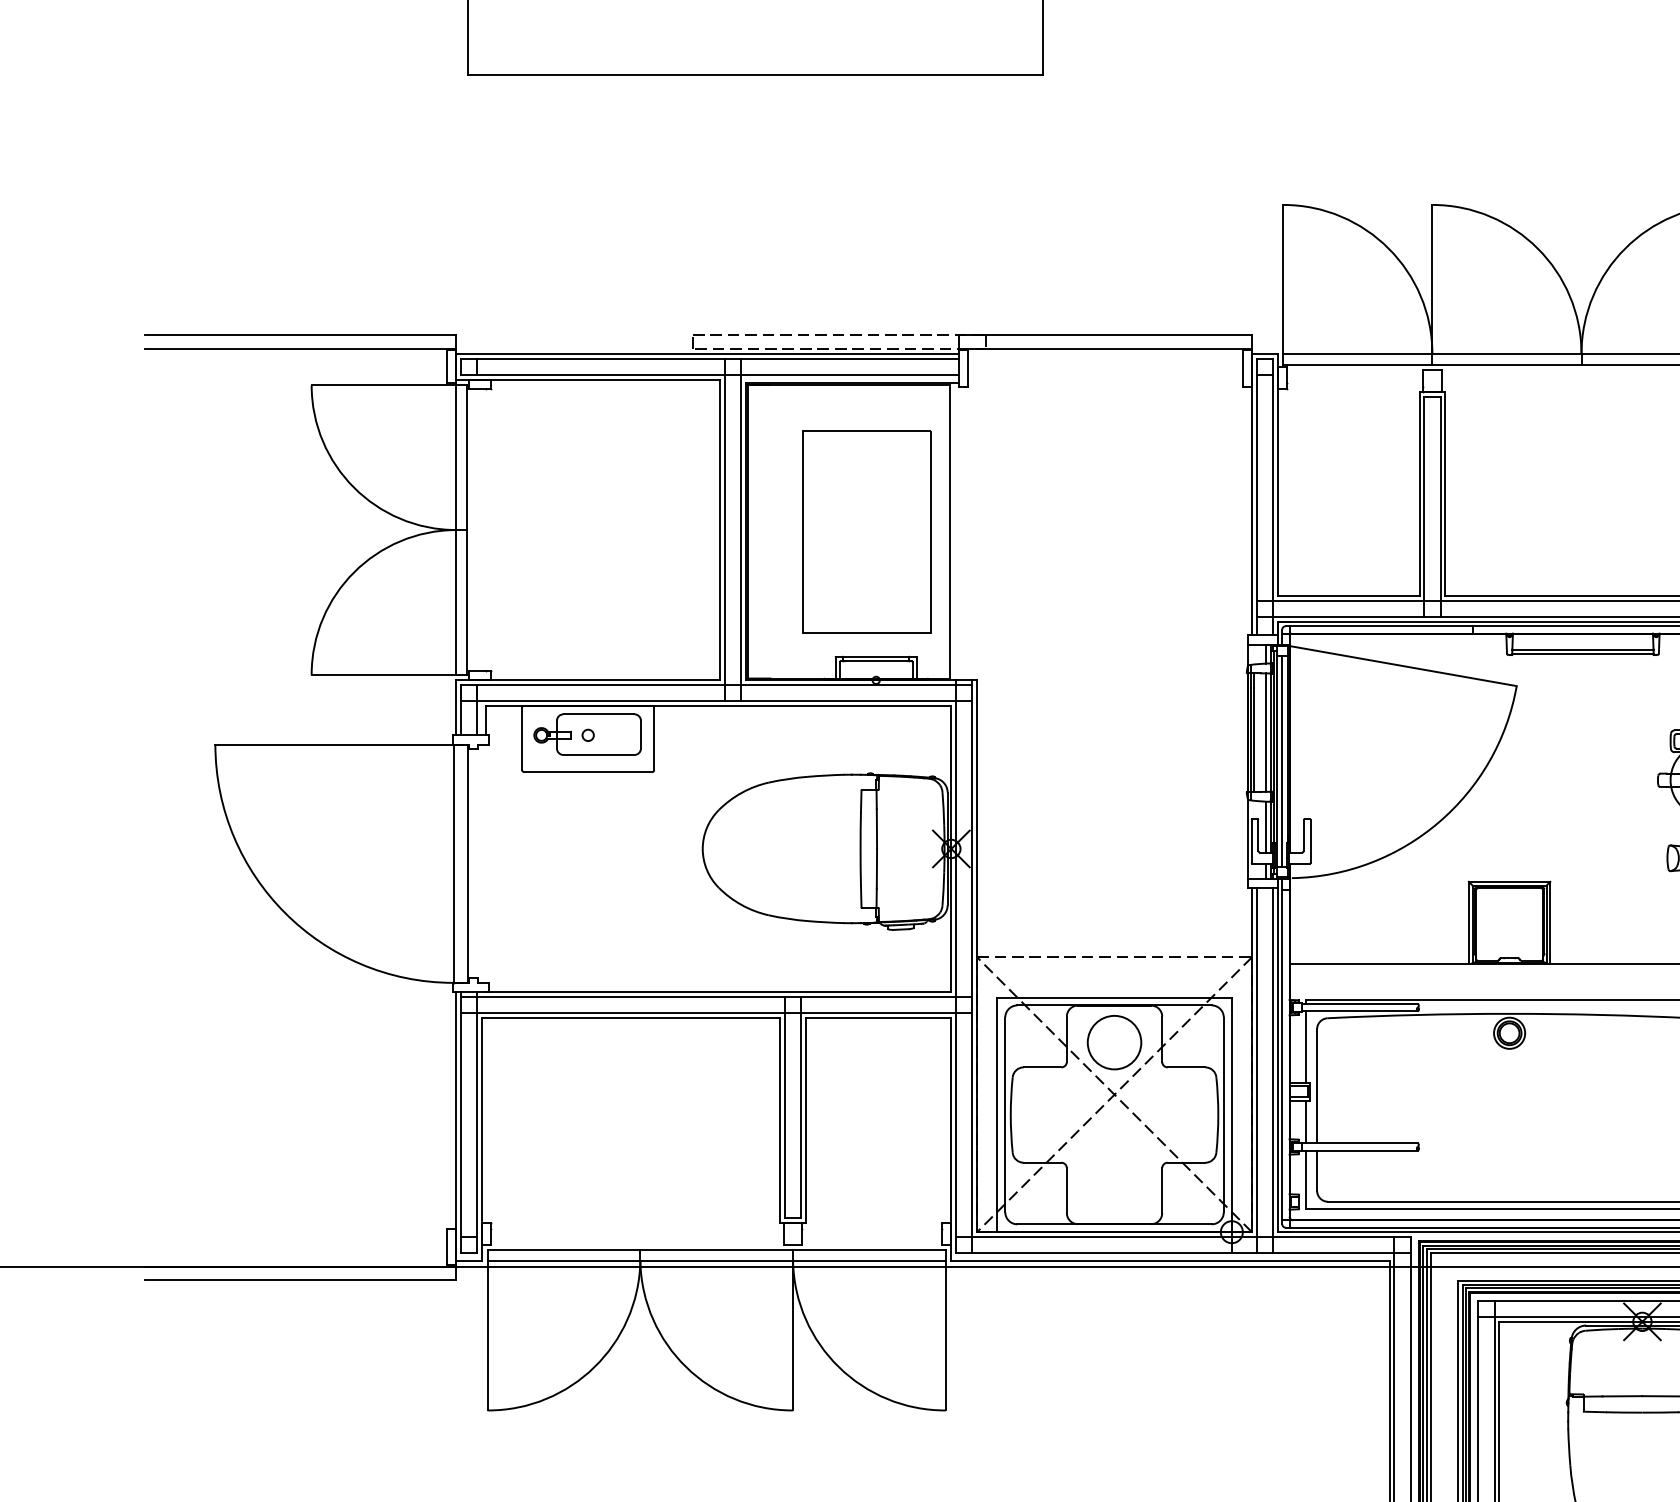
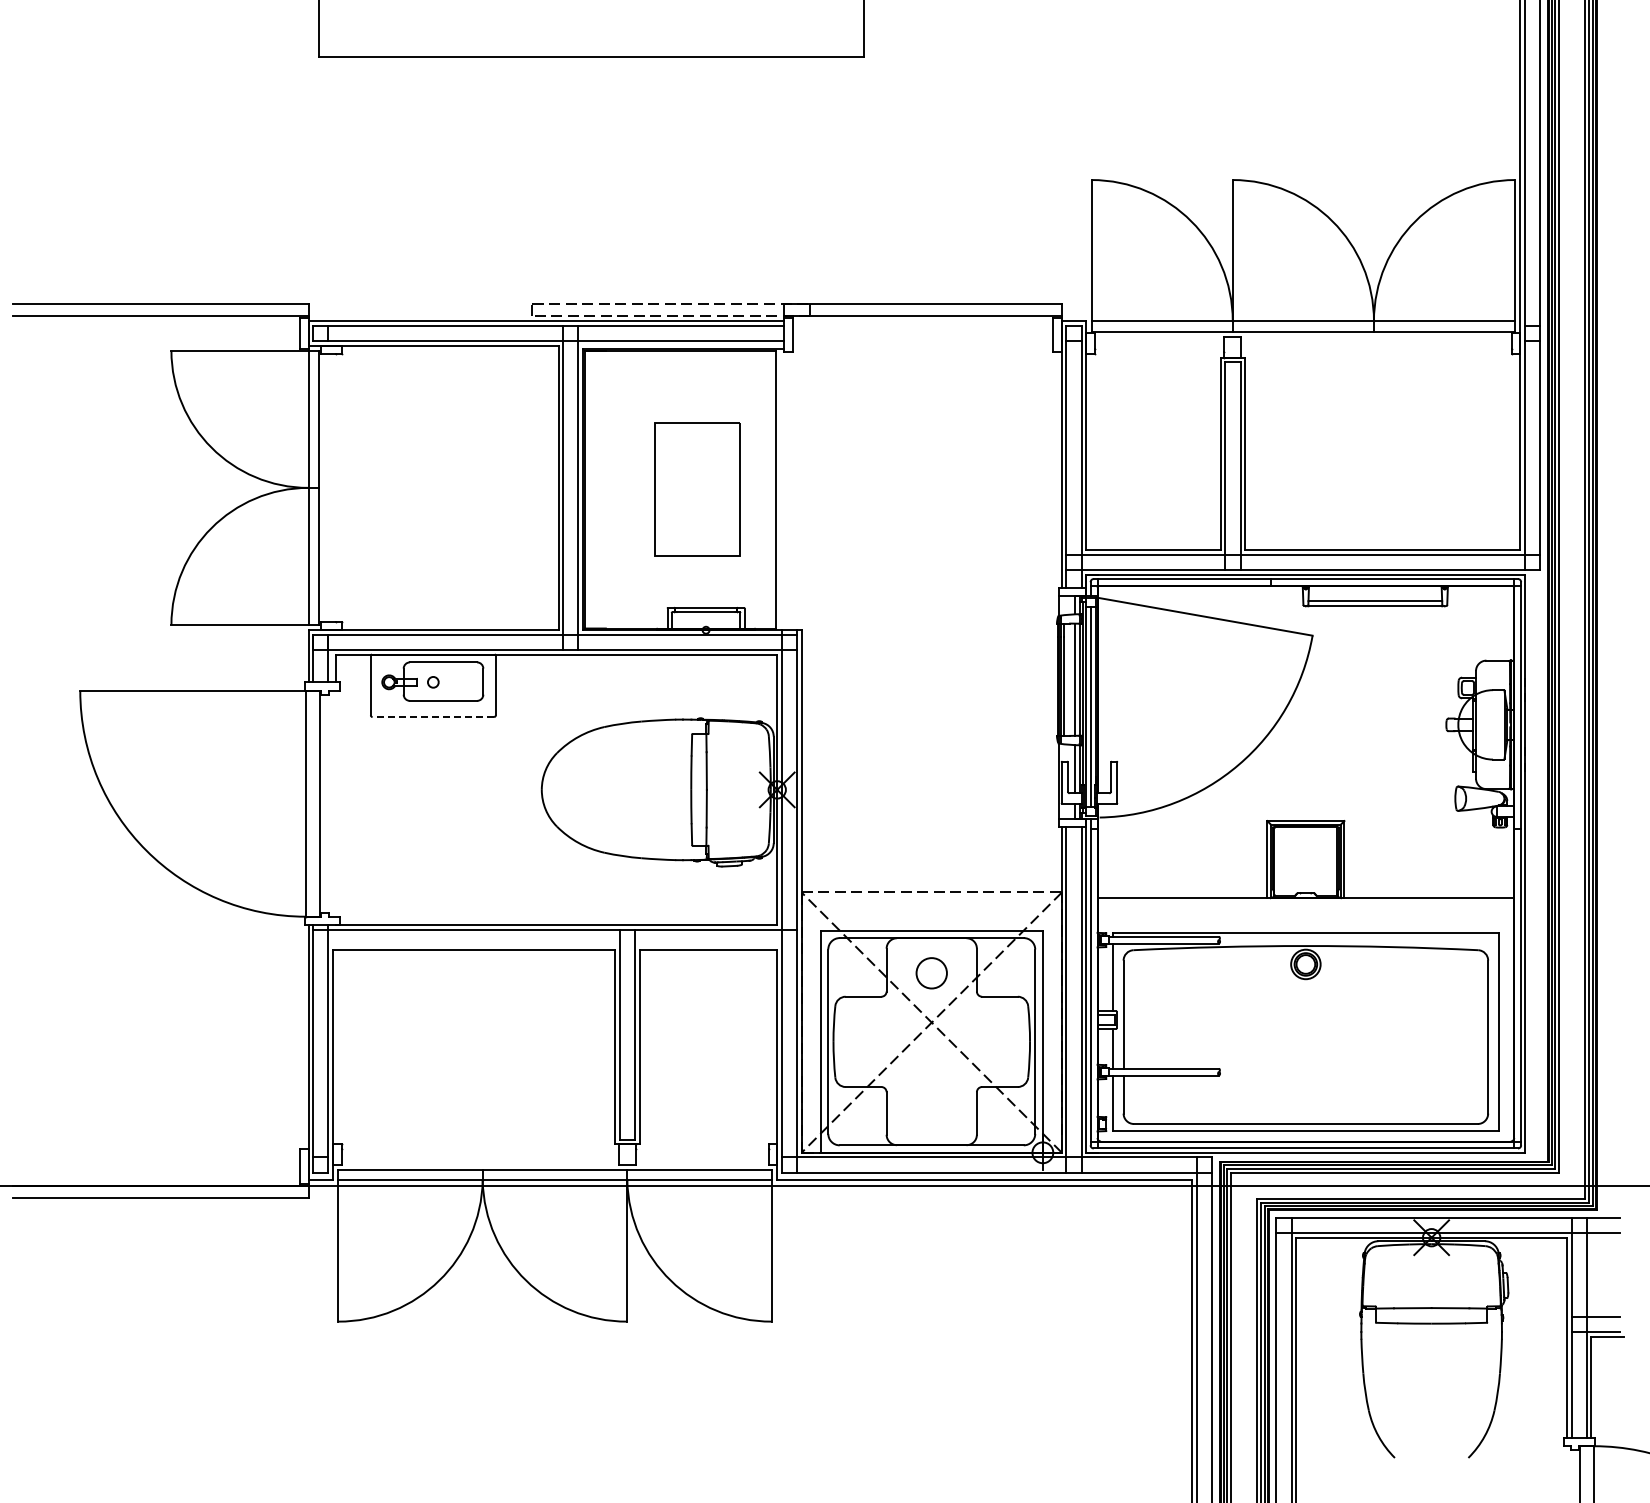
part: (867, 531) -> (697, 489), size x0.7
line: (588, 772) -> (433, 717), solid -> dashed
line: (716, 1013) -> (554, 945), removed
circle: (1114, 1041) -> (931, 972), size x0.6

